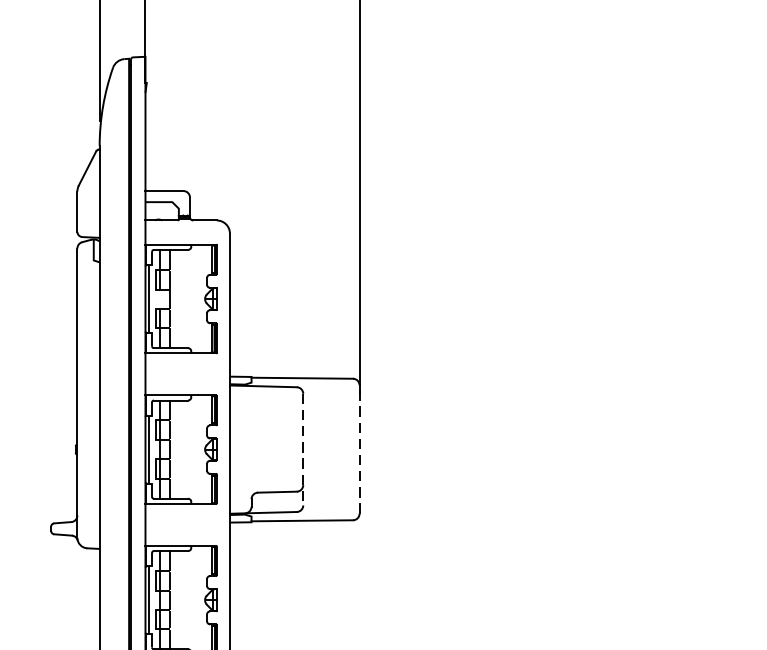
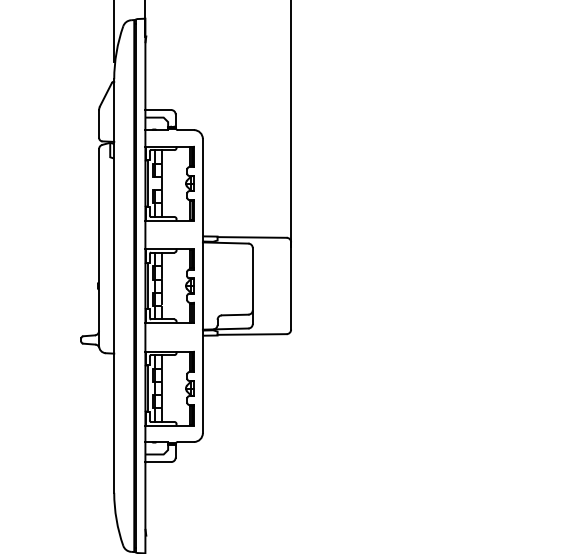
line: (360, 448) -> (291, 285), dashed -> solid
line: (302, 450) -> (252, 286), dashed -> solid

